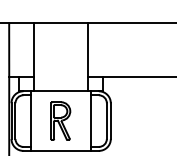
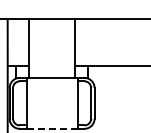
part: (60, 121) -> (51, 103), removed
line: (60, 150) -> (51, 128), solid -> dashed

